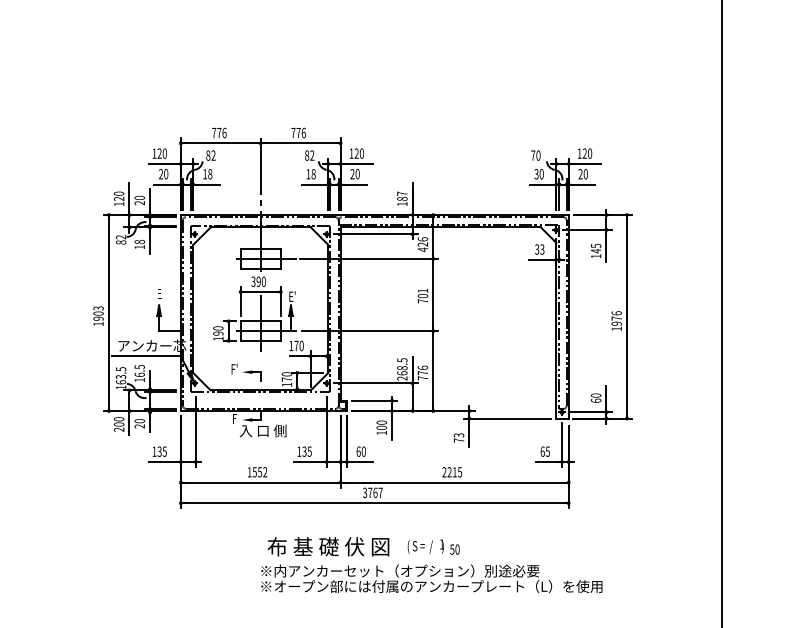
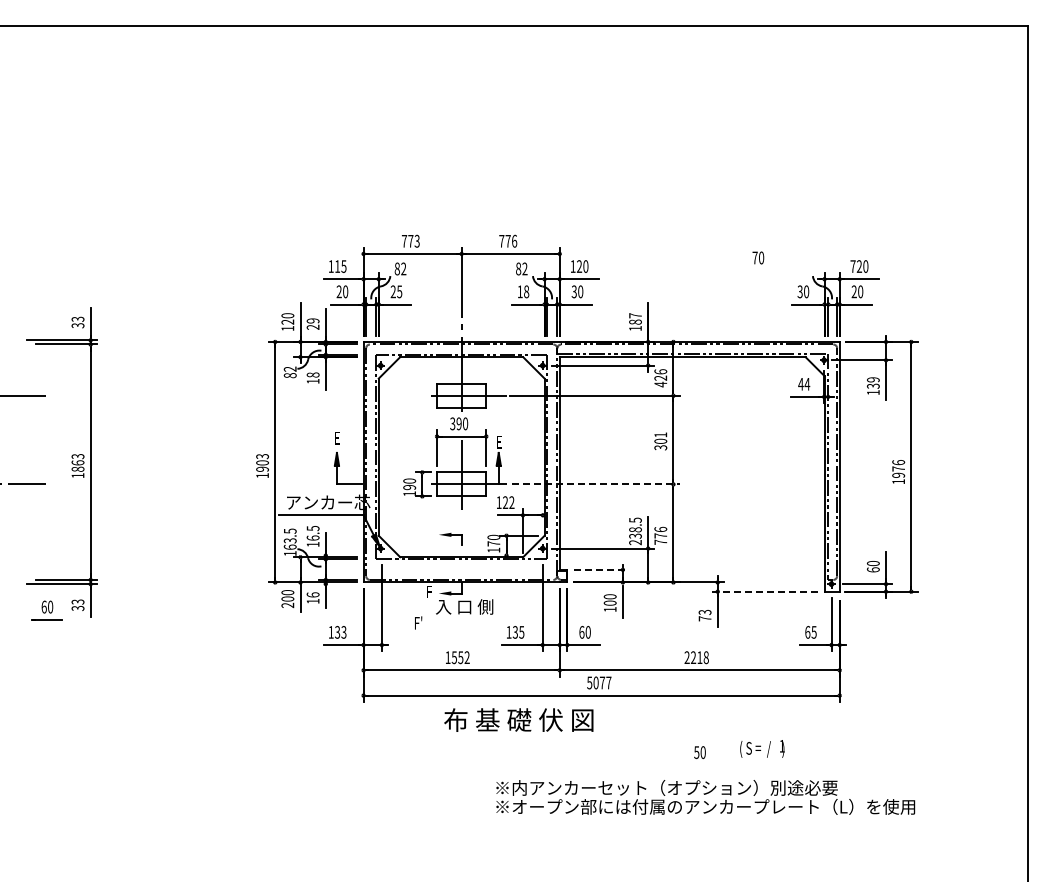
text: (223, 132) -> (416, 240), 776 -> 773
text: (162, 153) -> (340, 266), 120 -> 115
text: (579, 153) -> (852, 266), 120 -> 720
text: (535, 155) -> (758, 257), moved
text: (207, 173) -> (396, 291), 18 -> 25
text: (351, 174) -> (573, 292), 20 -> 30
text: (140, 197) -> (313, 320), 20 -> 29
text: (540, 248) -> (804, 383), 33 -> 44
text: (595, 248) -> (872, 383), 145 -> 139
text: (292, 296) -> (500, 441), E' -> E
text: (422, 301) -> (660, 447), 701 -> 301
line: (370, 331) -> (596, 484), solid -> dashed
text: (298, 345) -> (508, 502), 170 -> 122
text: (234, 368) -> (418, 622), moved
text: (402, 372) -> (635, 535), 268.5 -> 238.5
line: (374, 400) -> (601, 569), solid -> dashed
line: (507, 418) -> (764, 591), solid -> dashed
text: (139, 423) -> (312, 597), 20 -> 16
text: (164, 450) -> (343, 631), 135 -> 133
text: (459, 472) -> (705, 657), 2215 -> 2218
text: (370, 492) -> (596, 682), 3767 -> 5077
text: (328, 546) -> (518, 719), moved
text: (425, 546) -> (762, 748), moved
text: (431, 578) -> (705, 797), moved

